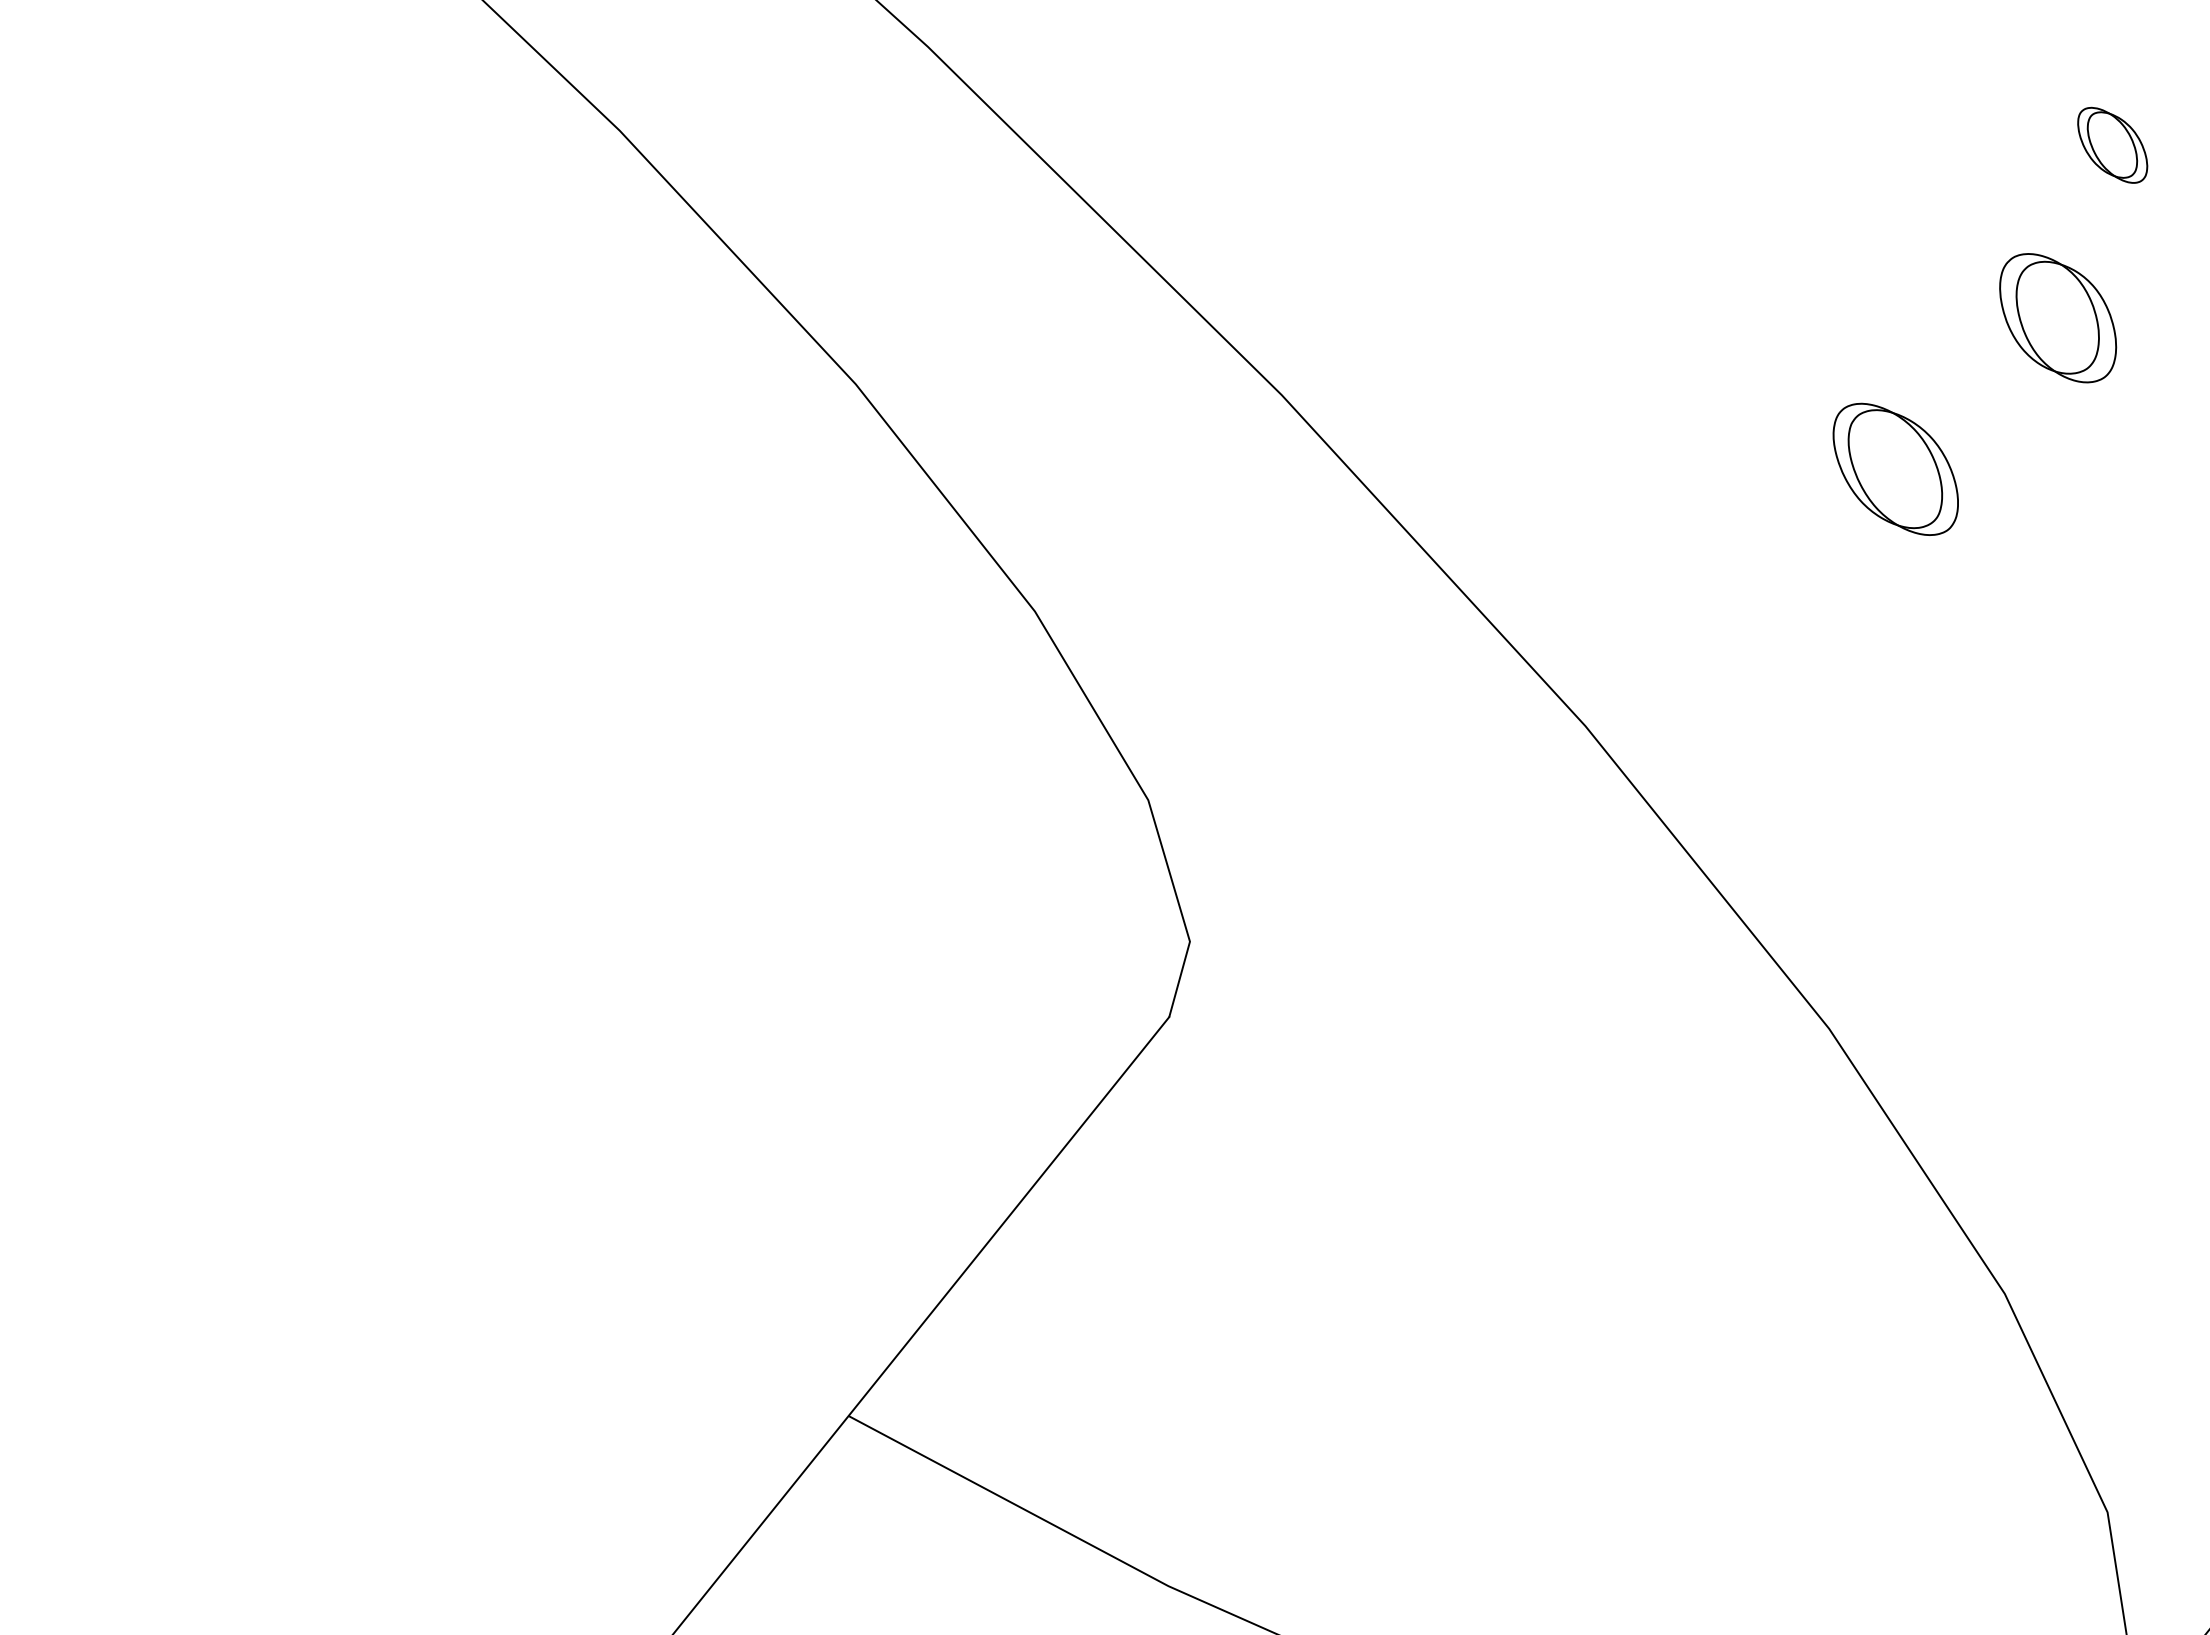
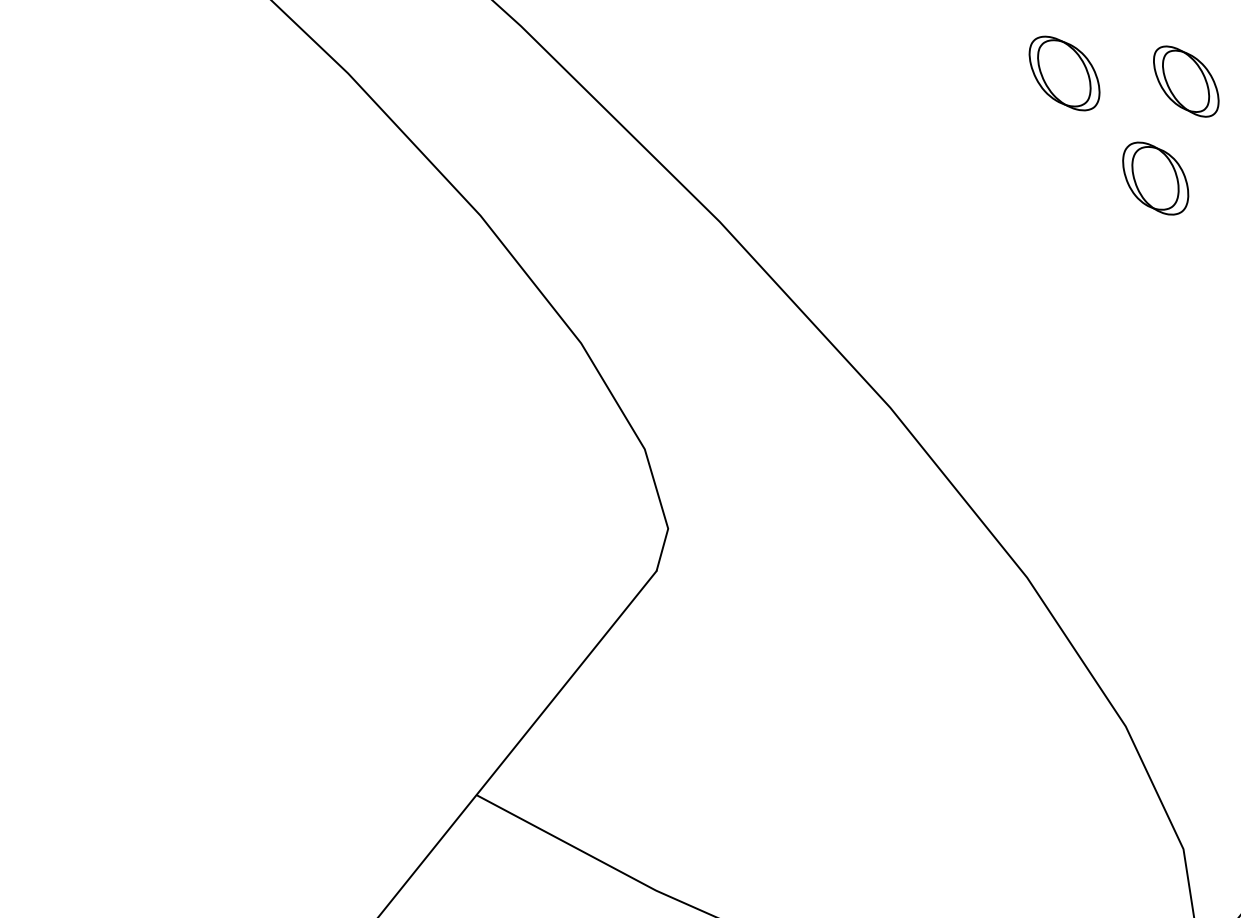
part: (2112, 145) -> (1186, 81), size x1.67
part: (1895, 469) -> (1064, 73), moved

